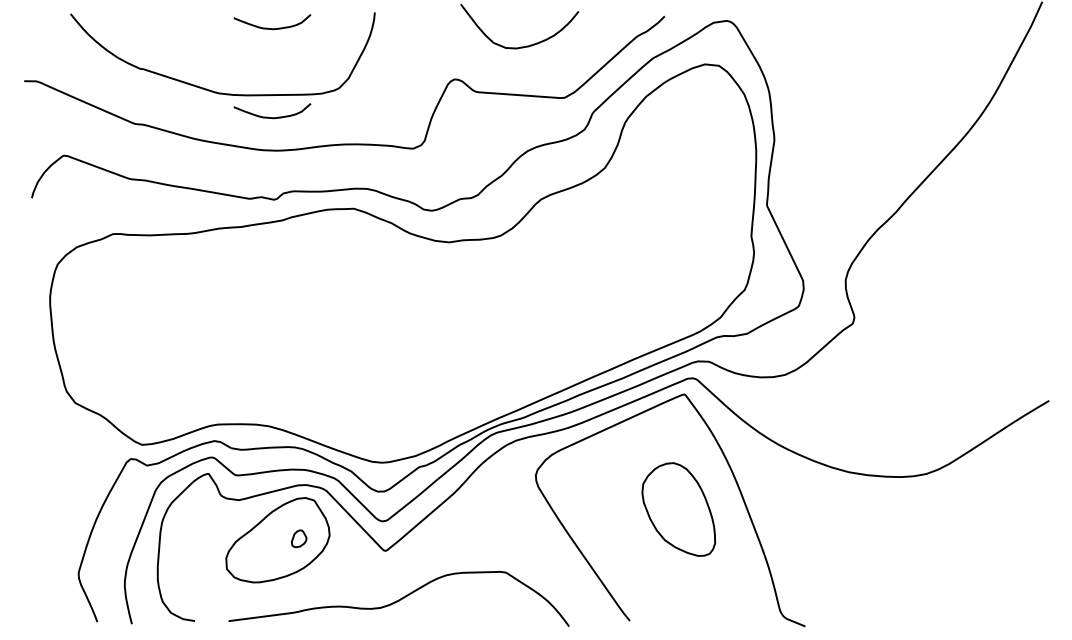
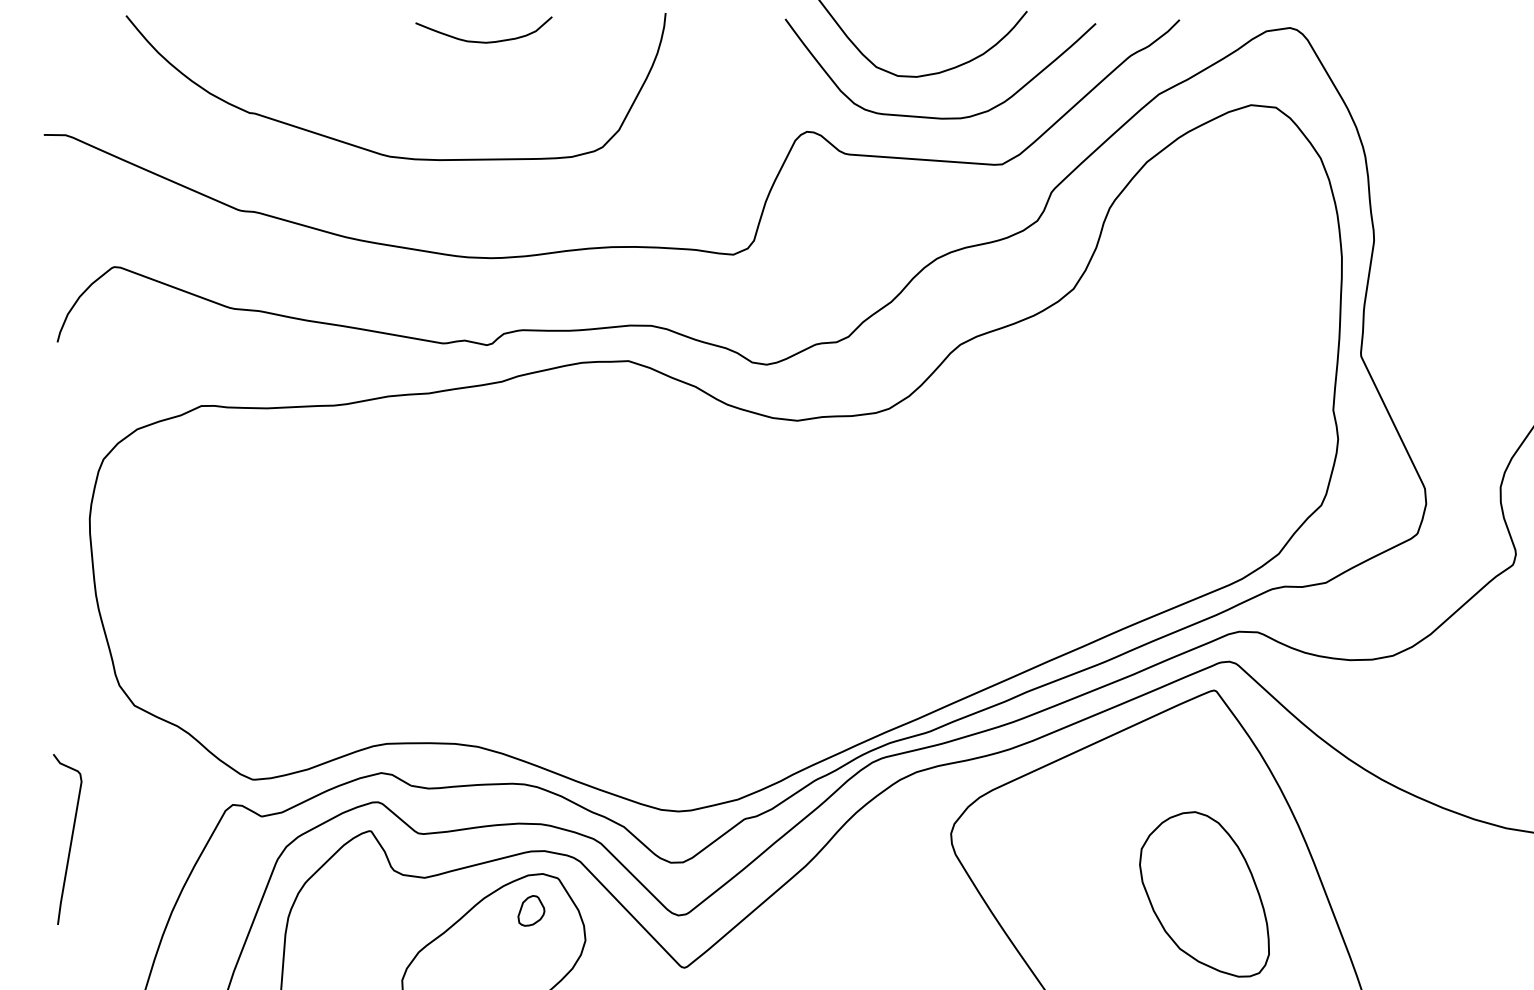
curve: (527, 70) -> (936, 115), added
curve: (272, 117) -> (484, 199), removed
curve: (38, 479) -> (69, 841), added
part: (299, 538) -> (532, 910), moved

